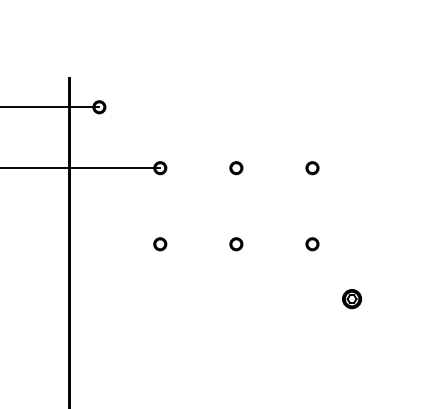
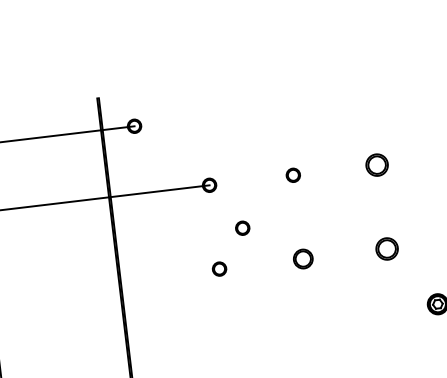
circle: (312, 168) -> (377, 165), size x1.6
circle: (185, 210) -> (242, 228), added
circle: (236, 244) -> (303, 259), size x1.4
circle: (312, 244) -> (387, 249), size x1.6

